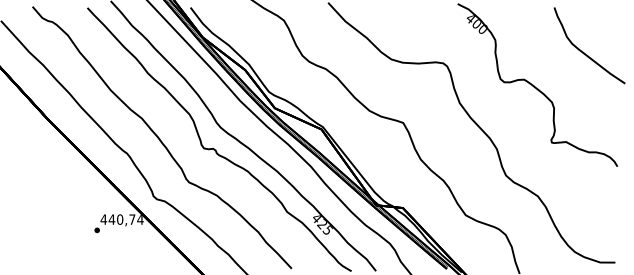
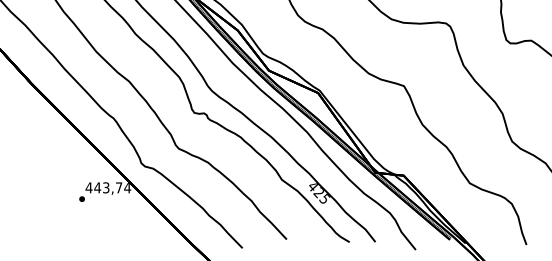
text: (120, 219) -> (106, 187), 440,74 -> 443,74

